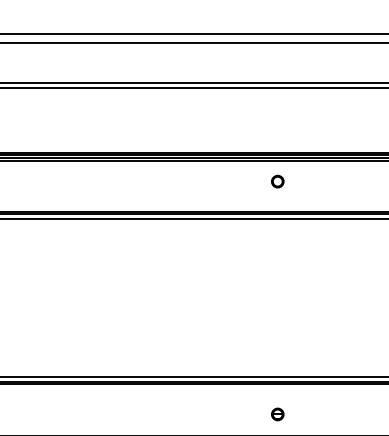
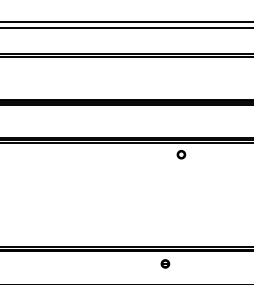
part: (277, 181) -> (181, 154), moved
part: (277, 413) -> (165, 263), moved

